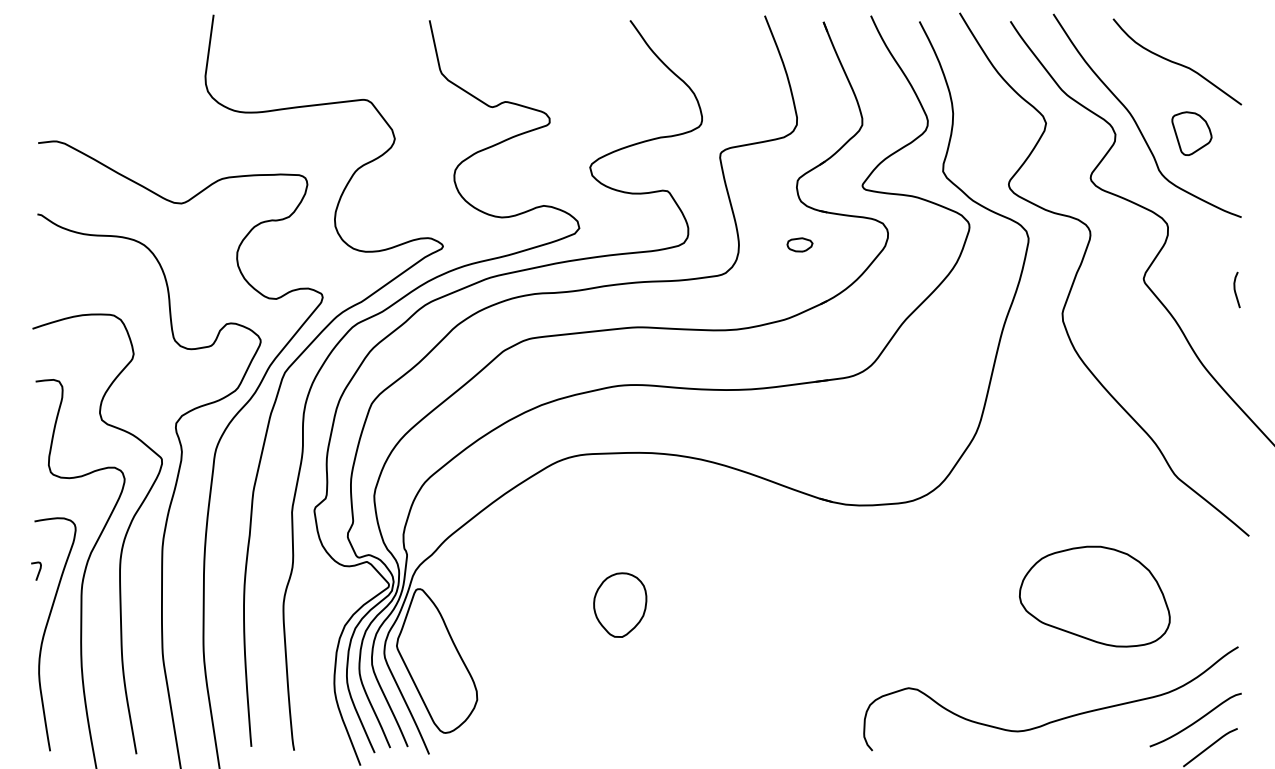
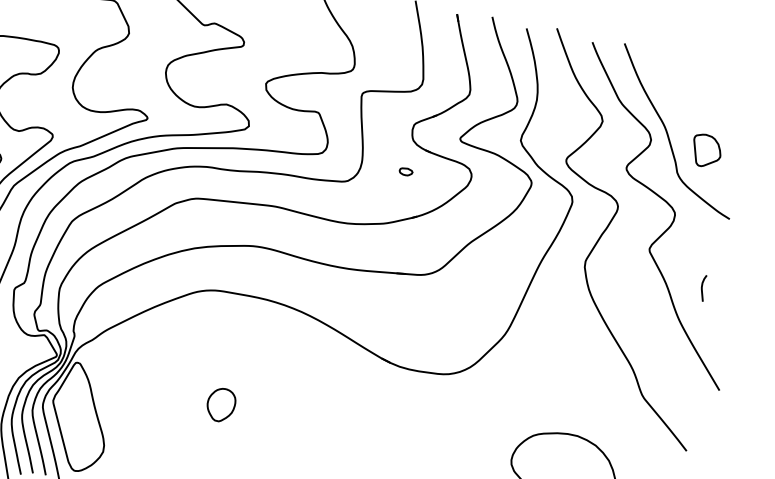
curve: (1177, 62) -> (707, 97), removed
part: (799, 244) -> (405, 171), size x0.7
curve: (1235, 289) -> (702, 287), moved
part: (620, 604) -> (221, 404), size x0.7

